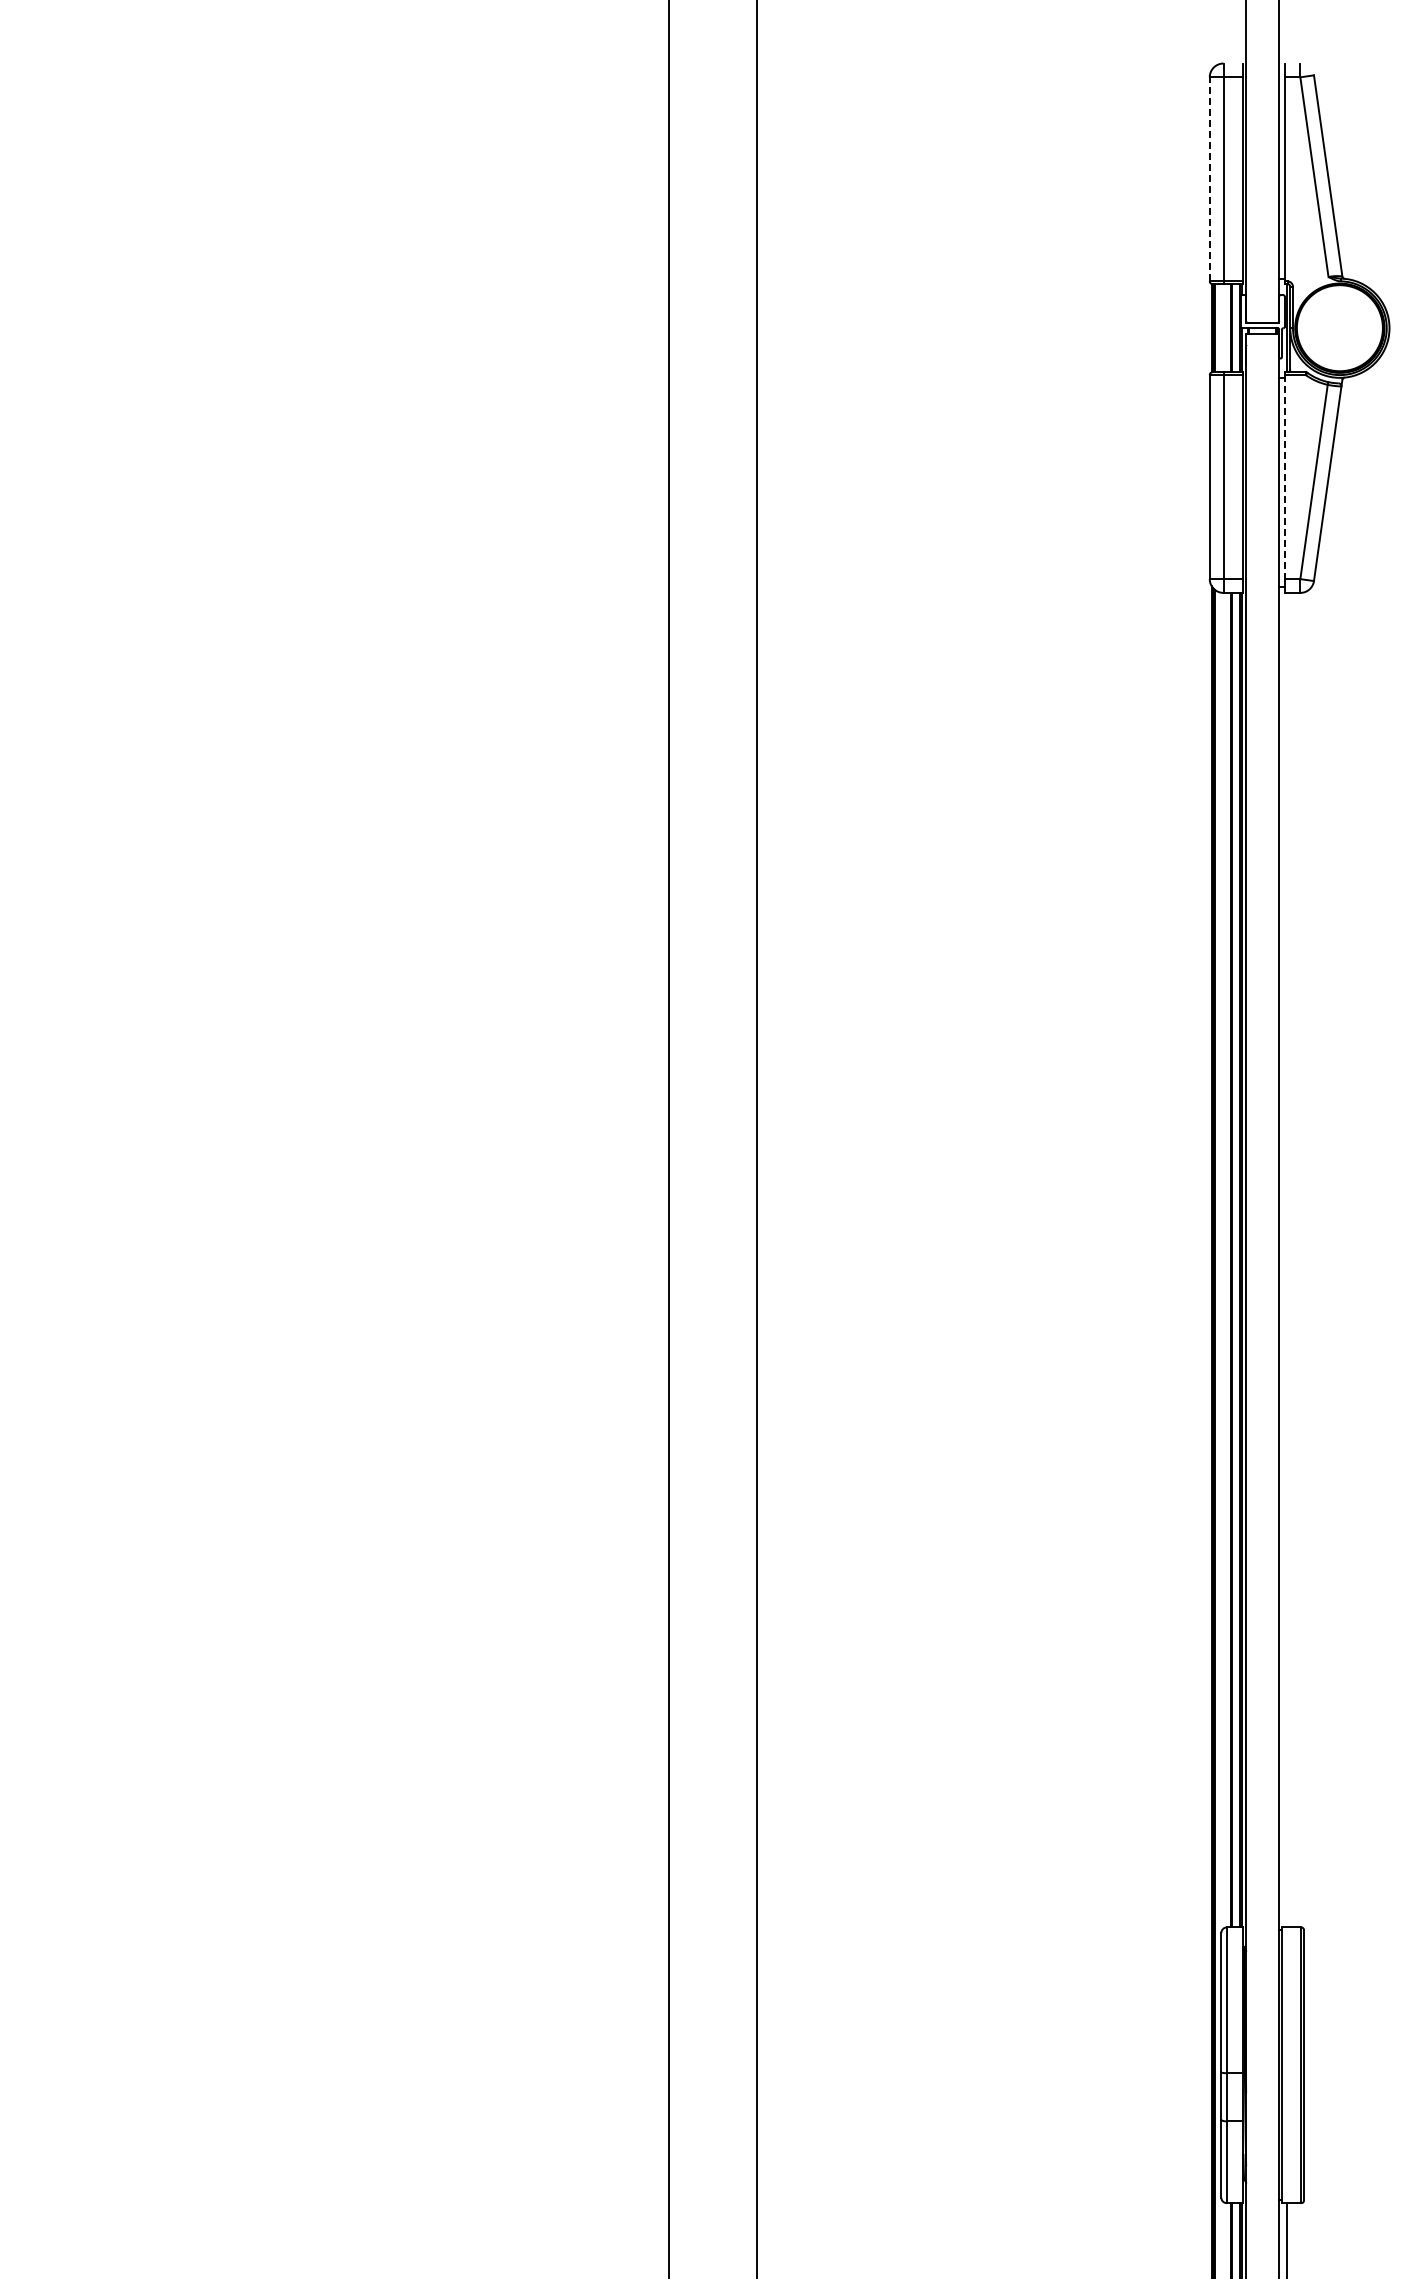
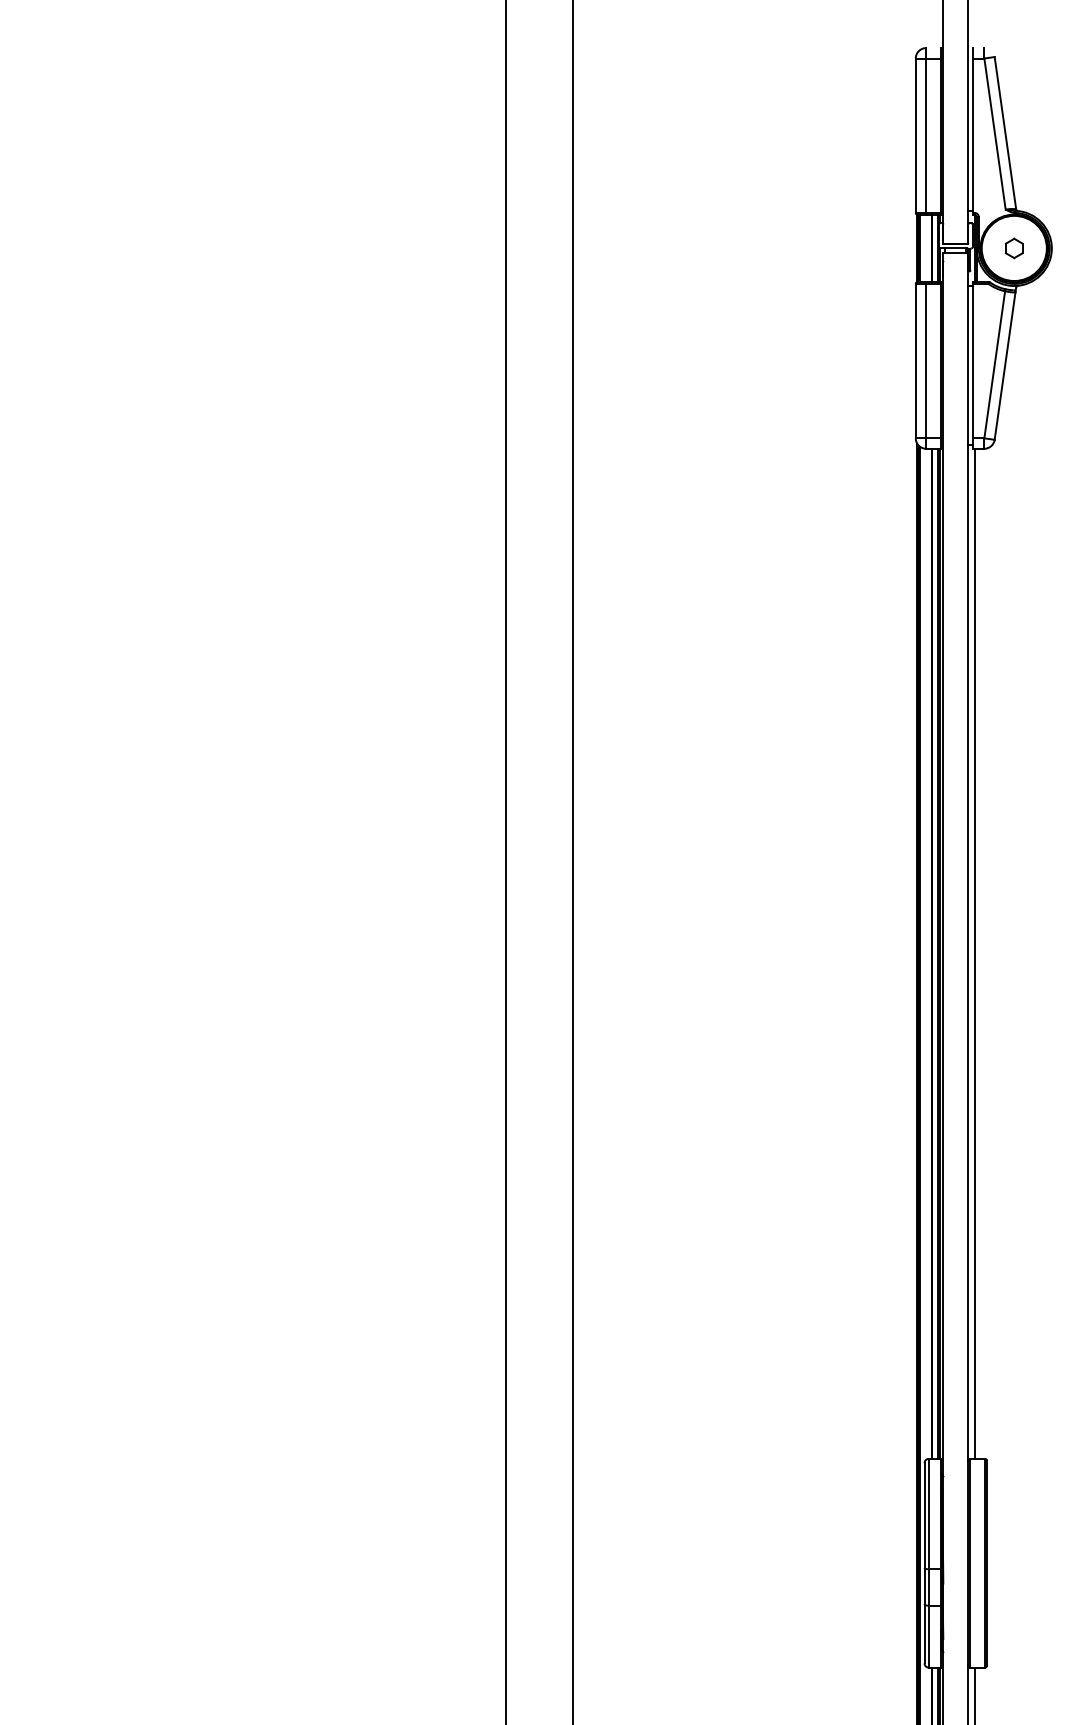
line: (1209, 178) -> (915, 135), dashed -> solid
part: (1339, 327) -> (1013, 247), added
line: (1284, 477) -> (972, 361), dashed -> solid
line: (1287, 1259) -> (974, 953), added

